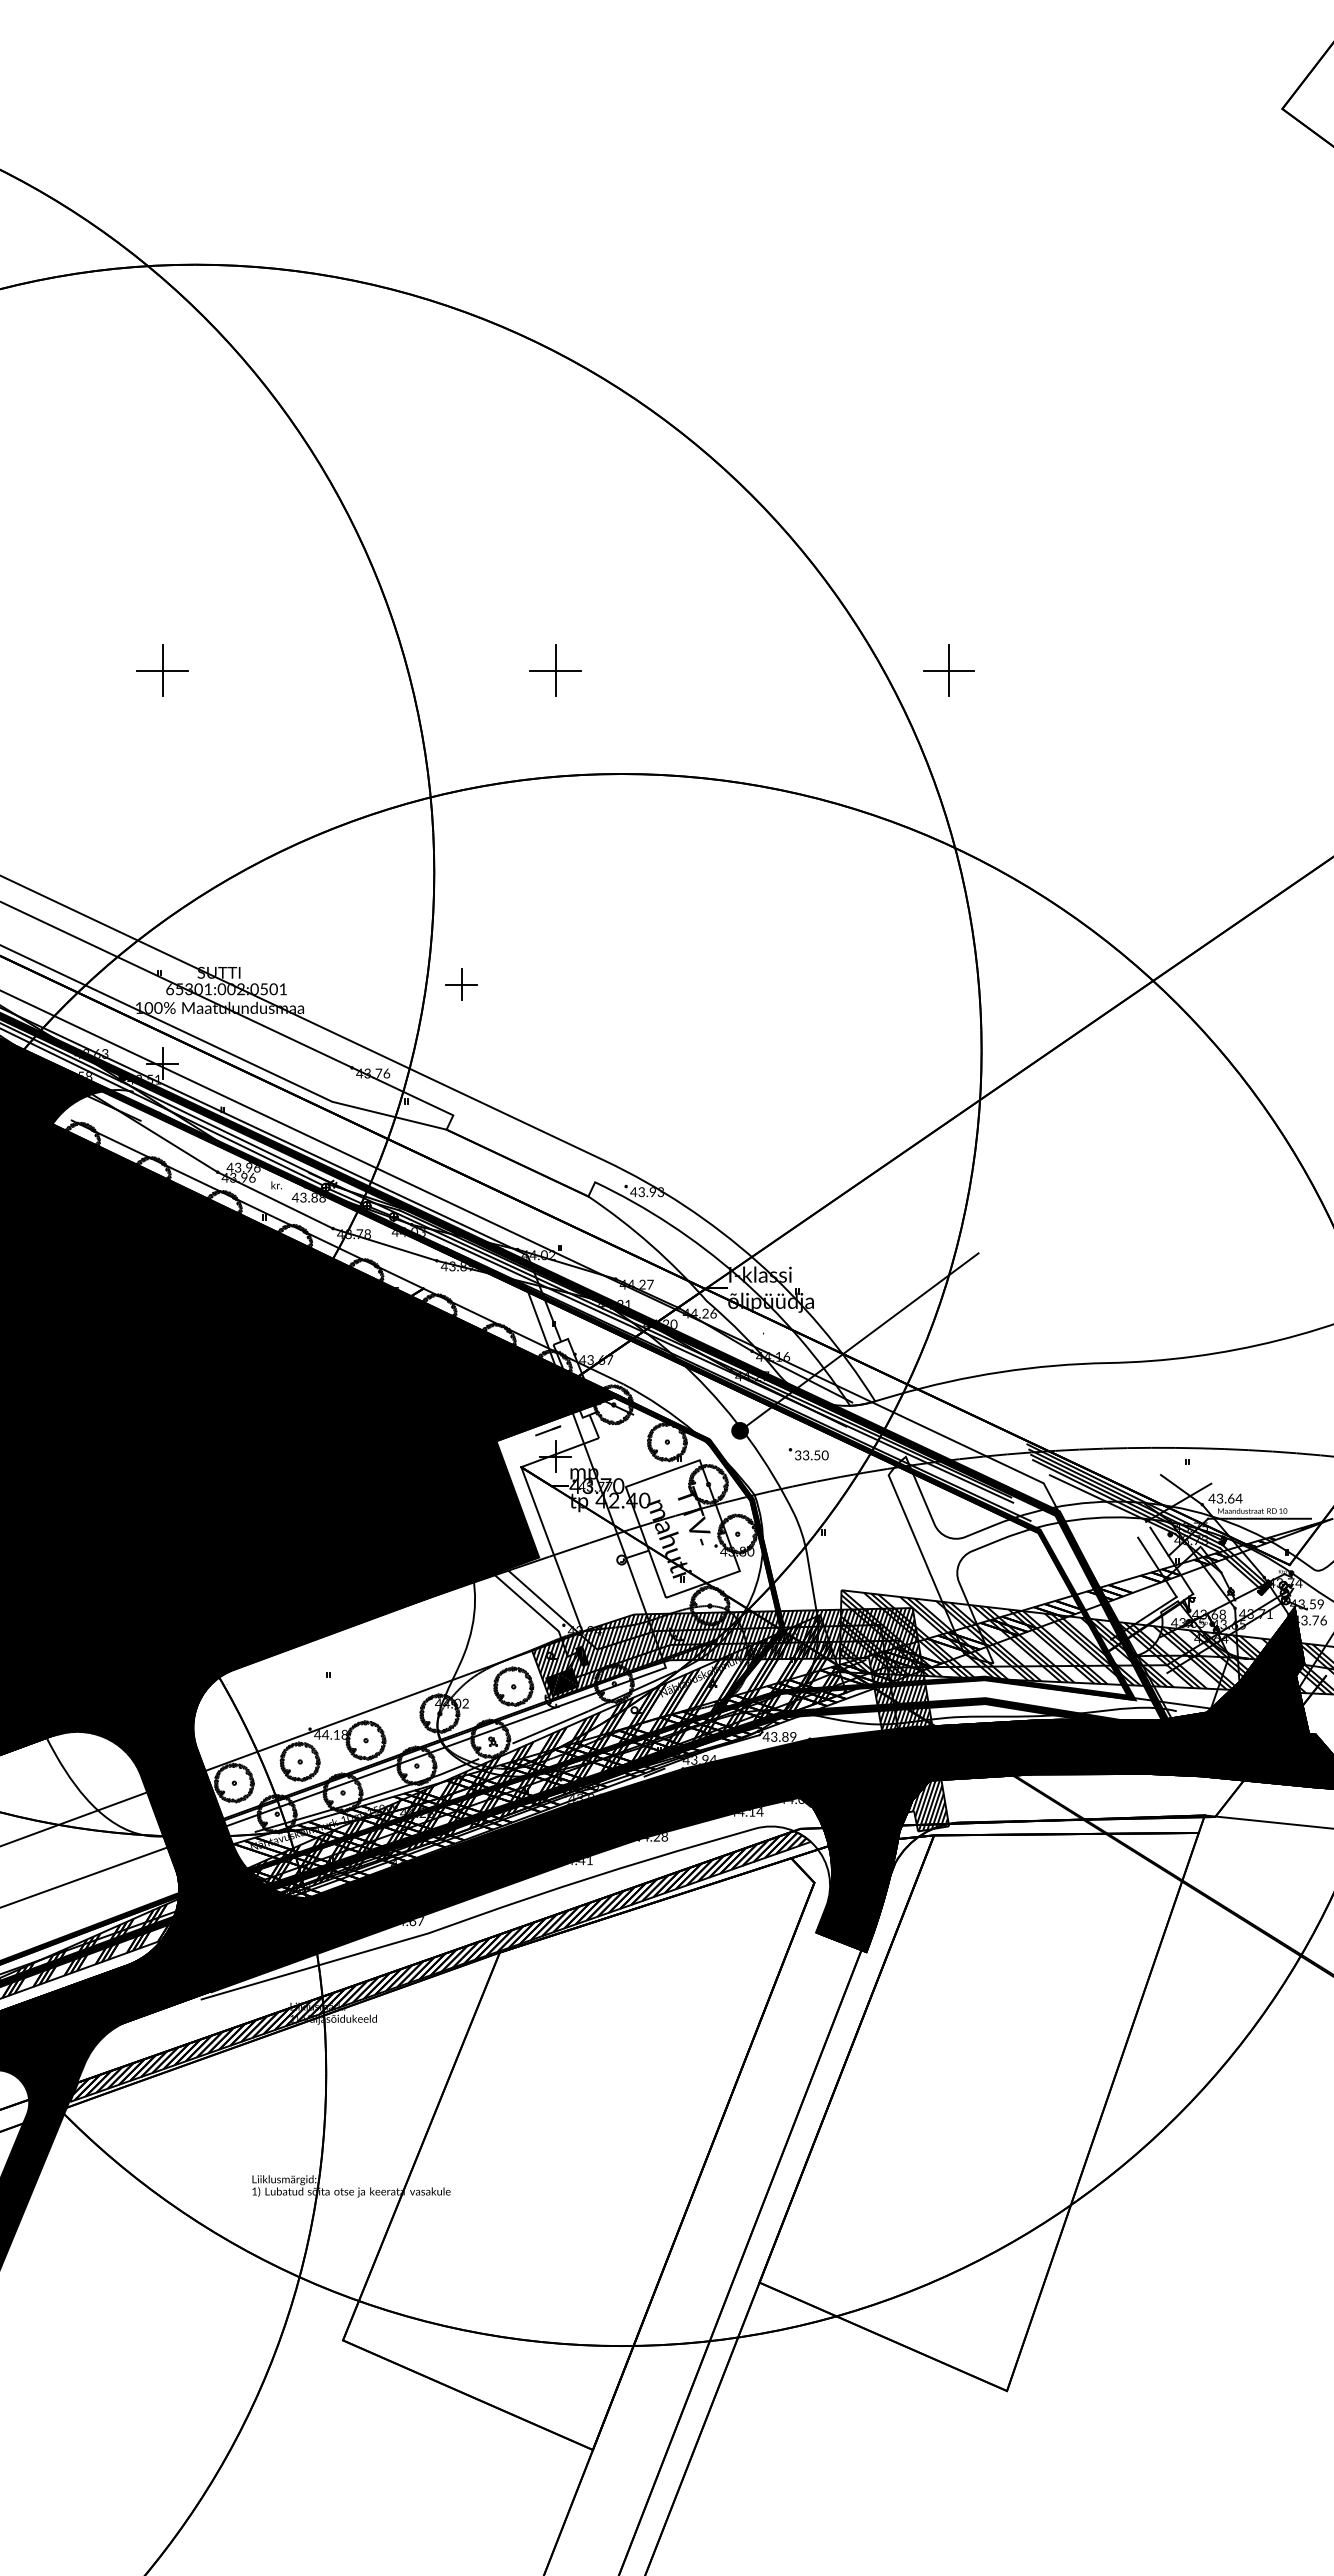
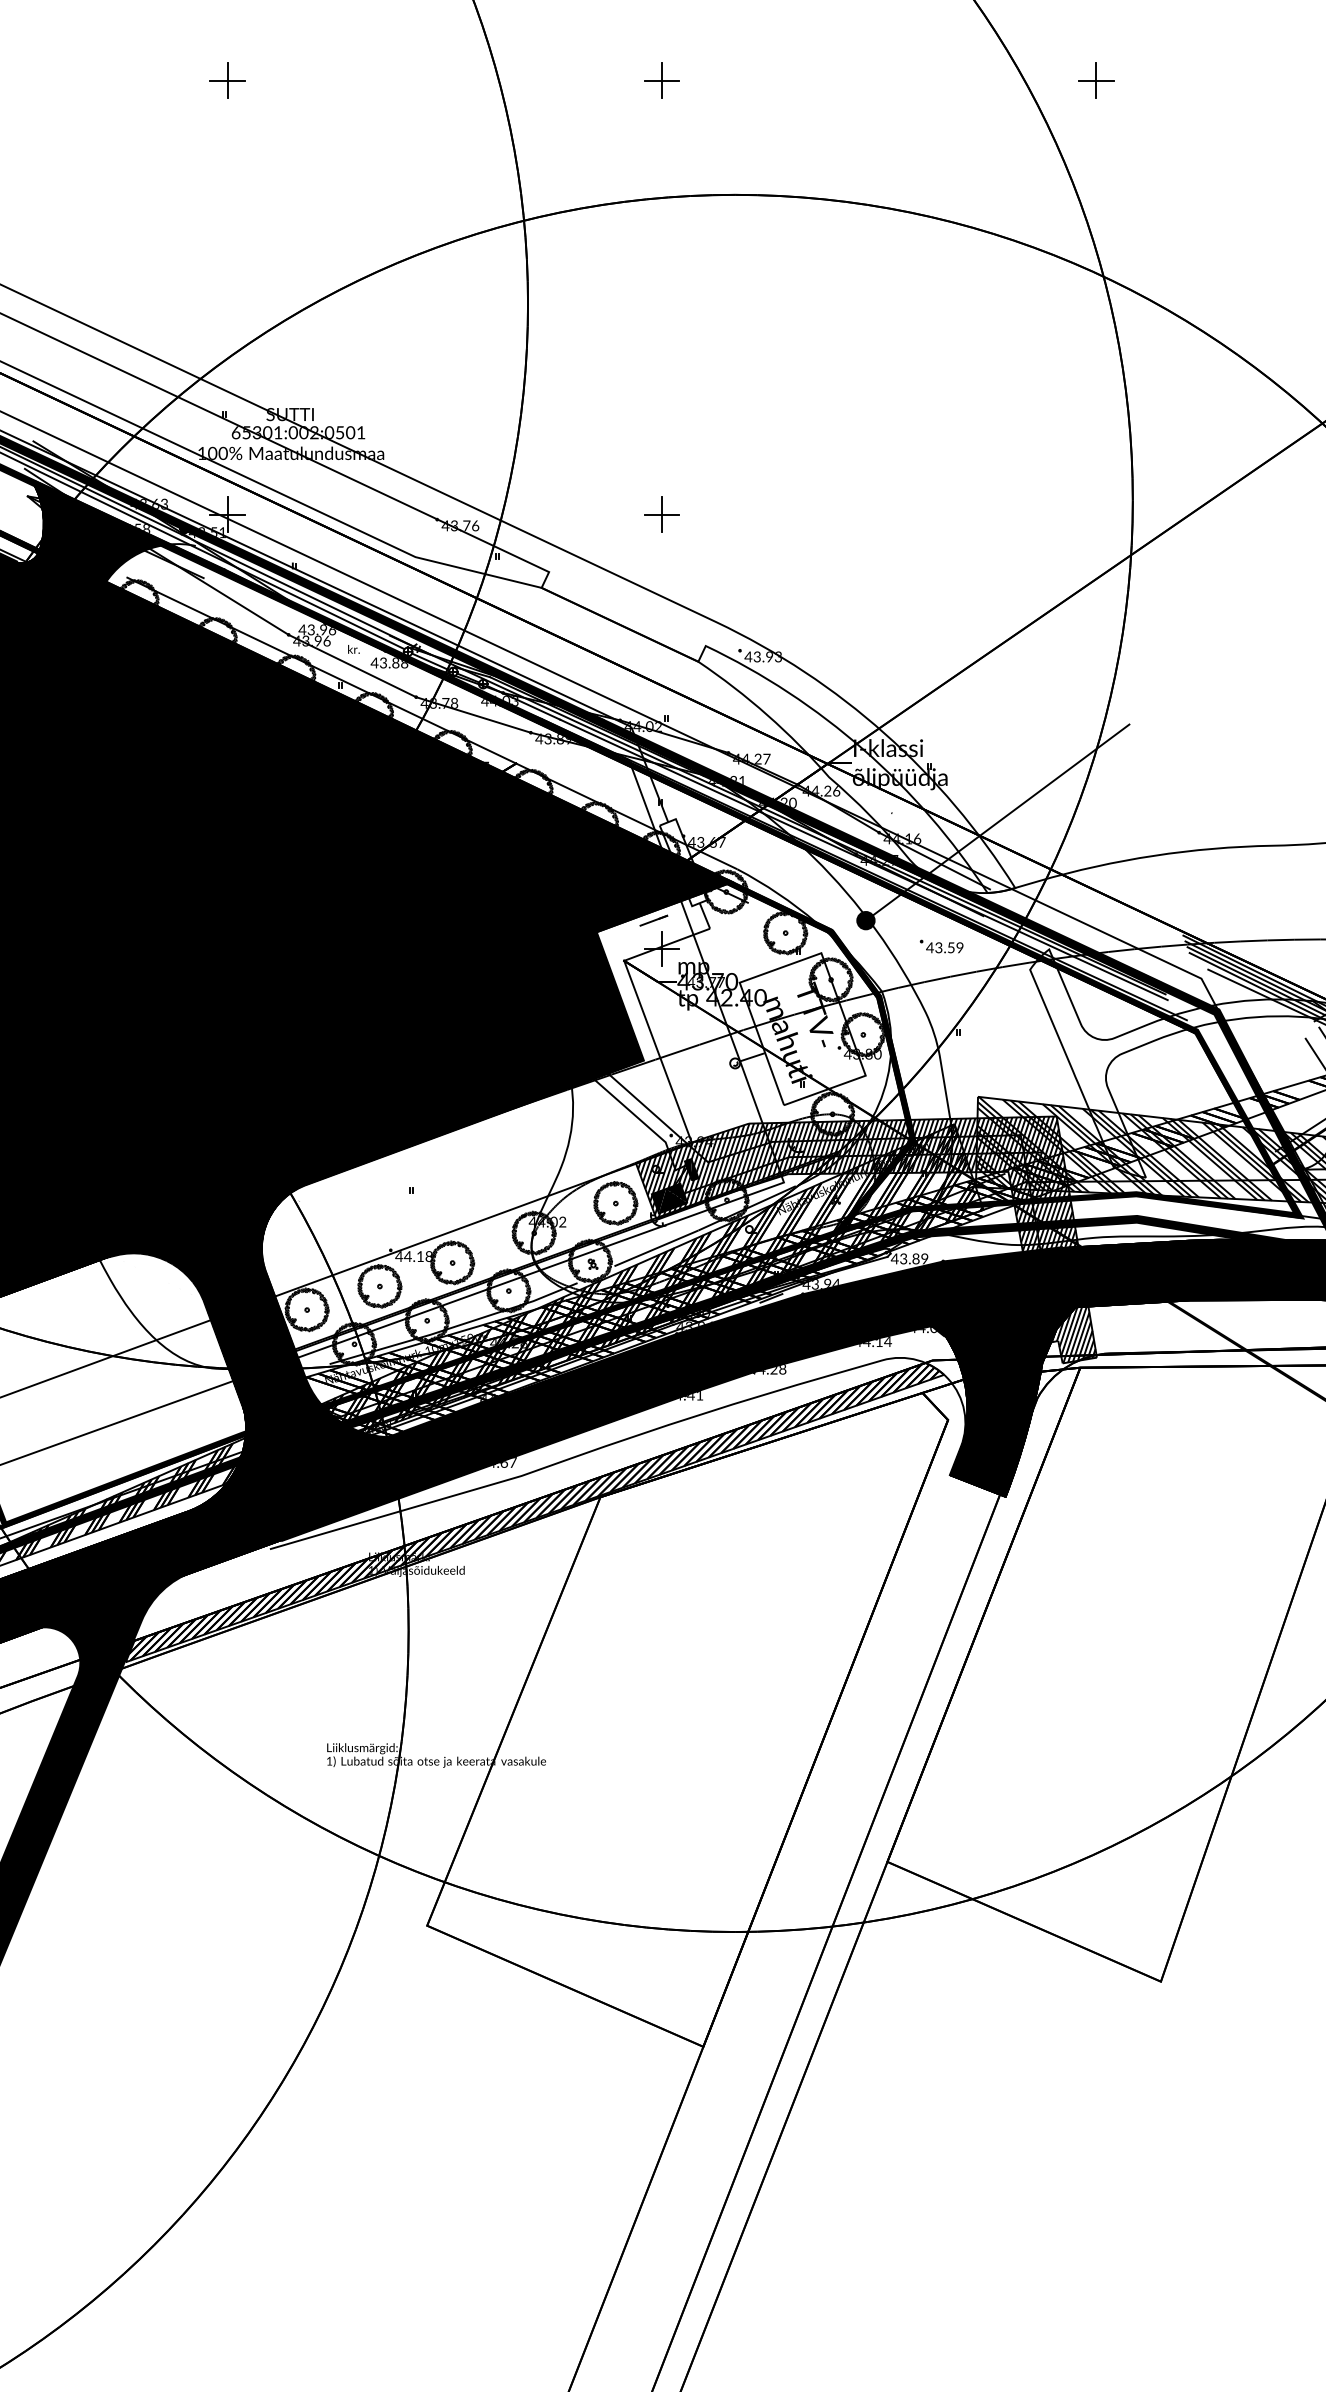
part: (162, 670) -> (227, 80), size x0.62
part: (555, 670) -> (661, 80), size x0.62
part: (948, 670) -> (1096, 80), size x0.62
part: (461, 984) -> (661, 514), moved
text: (811, 1455) -> (944, 947), 33.50 -> 43.59

